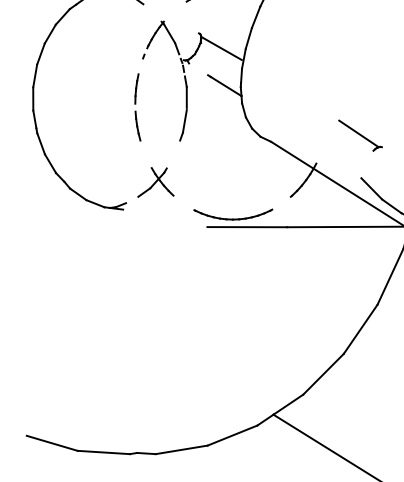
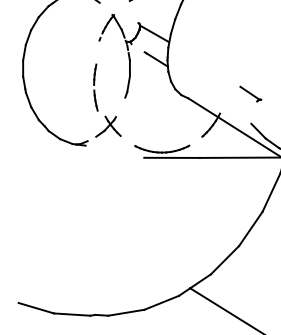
part: (137, 107) -> (95, 87), moved
part: (360, 134) -> (250, 93), size x0.7

